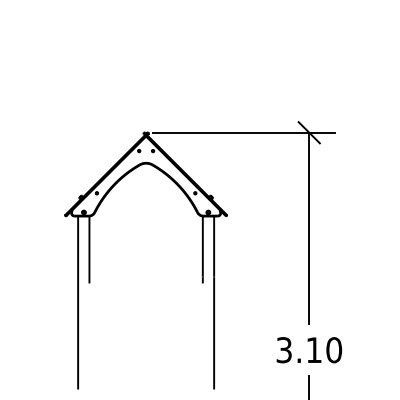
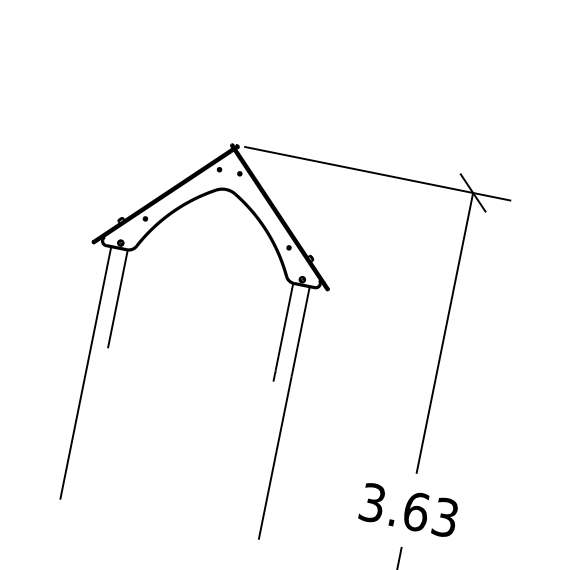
text: (324, 350) -> (431, 515), 3.10 -> 3.63

